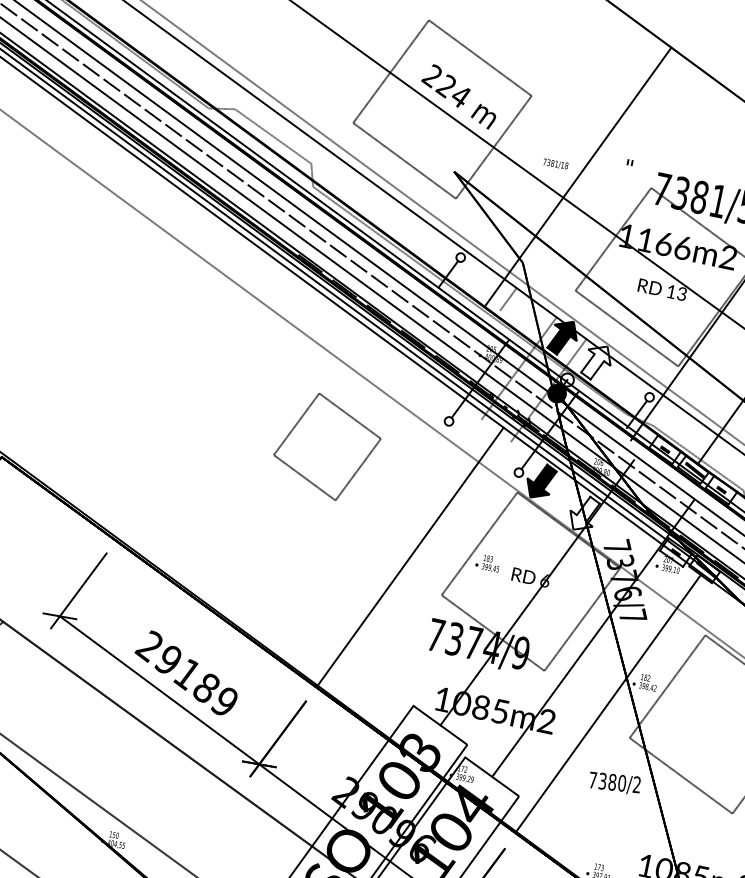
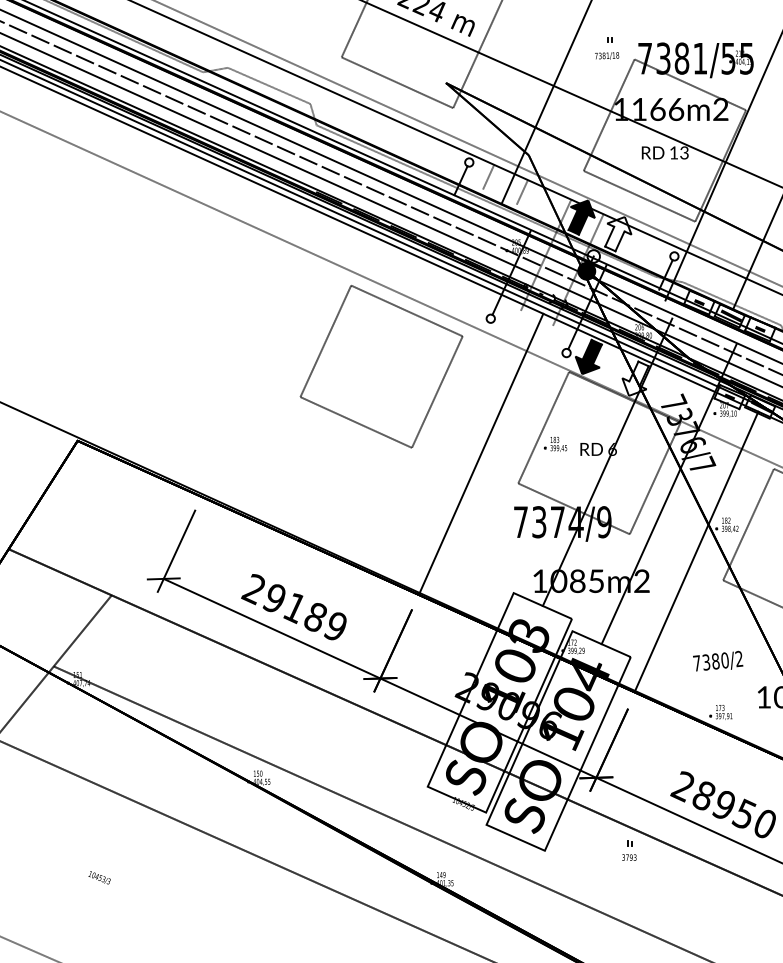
text: (556, 163) -> (607, 55), moved
line: (477, 276) -> (488, 177), added
part: (327, 446) -> (381, 366), size x1.67
text: (615, 781) -> (718, 660), moved

